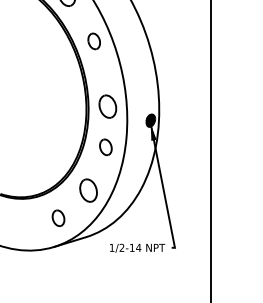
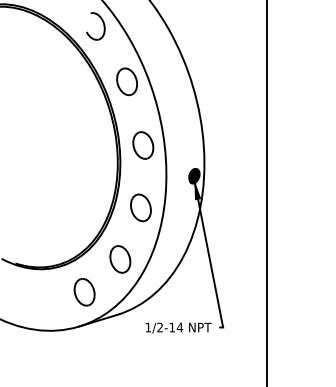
part: (93, 41) -> (126, 81), size x1.43
part: (108, 106) -> (143, 145), moved
part: (105, 146) -> (140, 207), size x1.43
part: (58, 218) -> (84, 292), size x1.43

